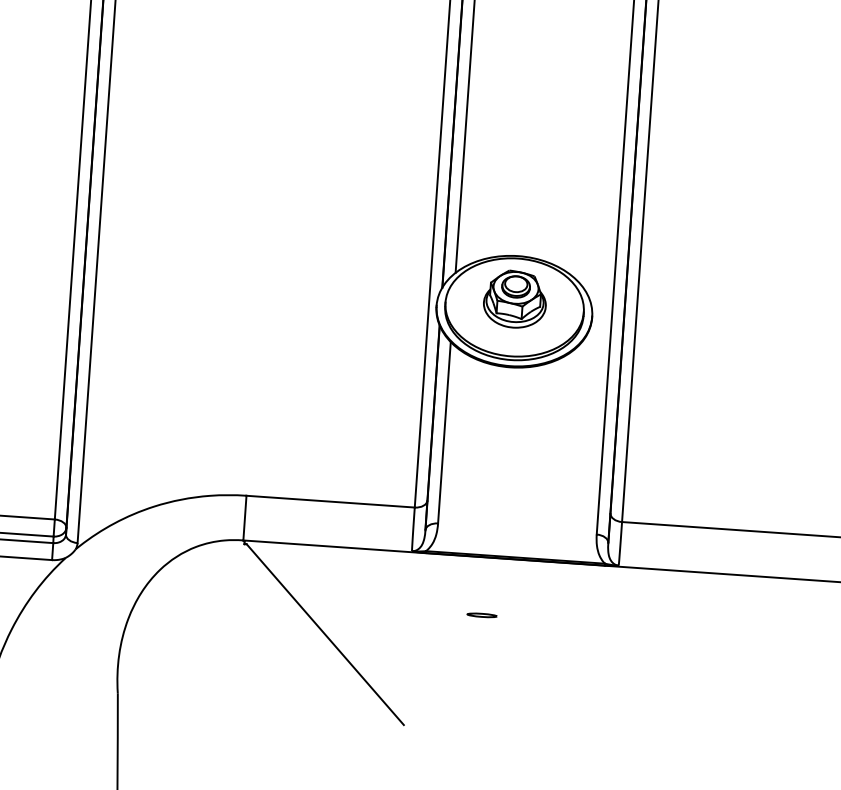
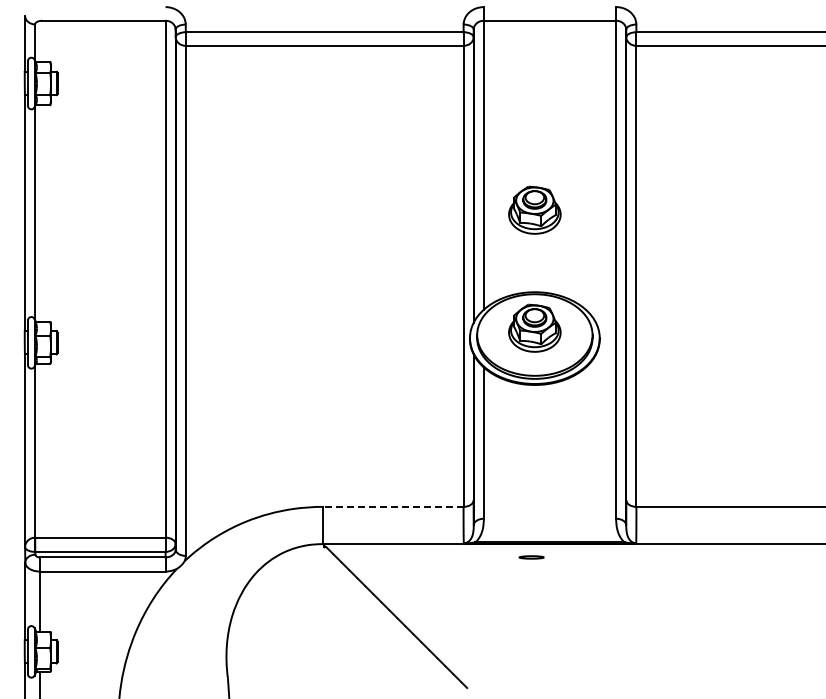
part: (524, 156) -> (534, 209), added
line: (329, 501) -> (392, 506), solid -> dashed
line: (481, 615) -> (531, 557), moved

